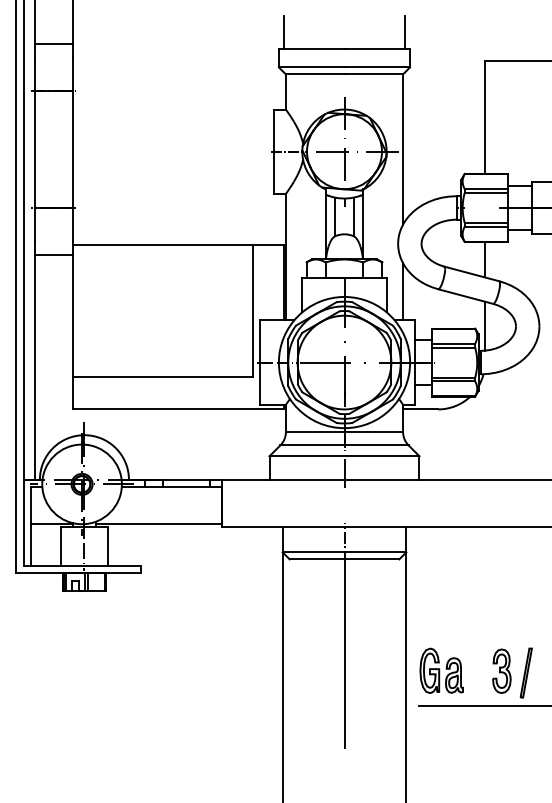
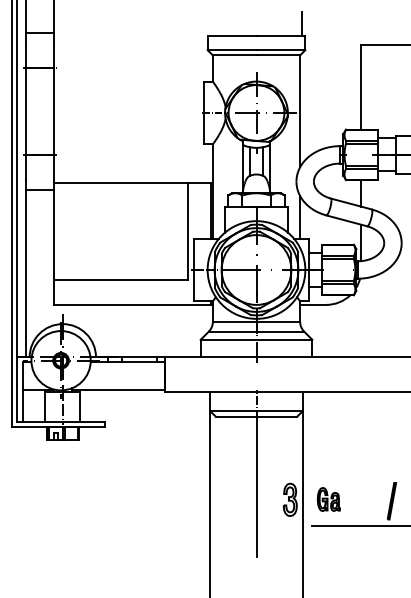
line: (283, 31) -> (211, 23), removed
part: (441, 670) -> (328, 499), size x0.7
part: (501, 670) -> (290, 499), moved

